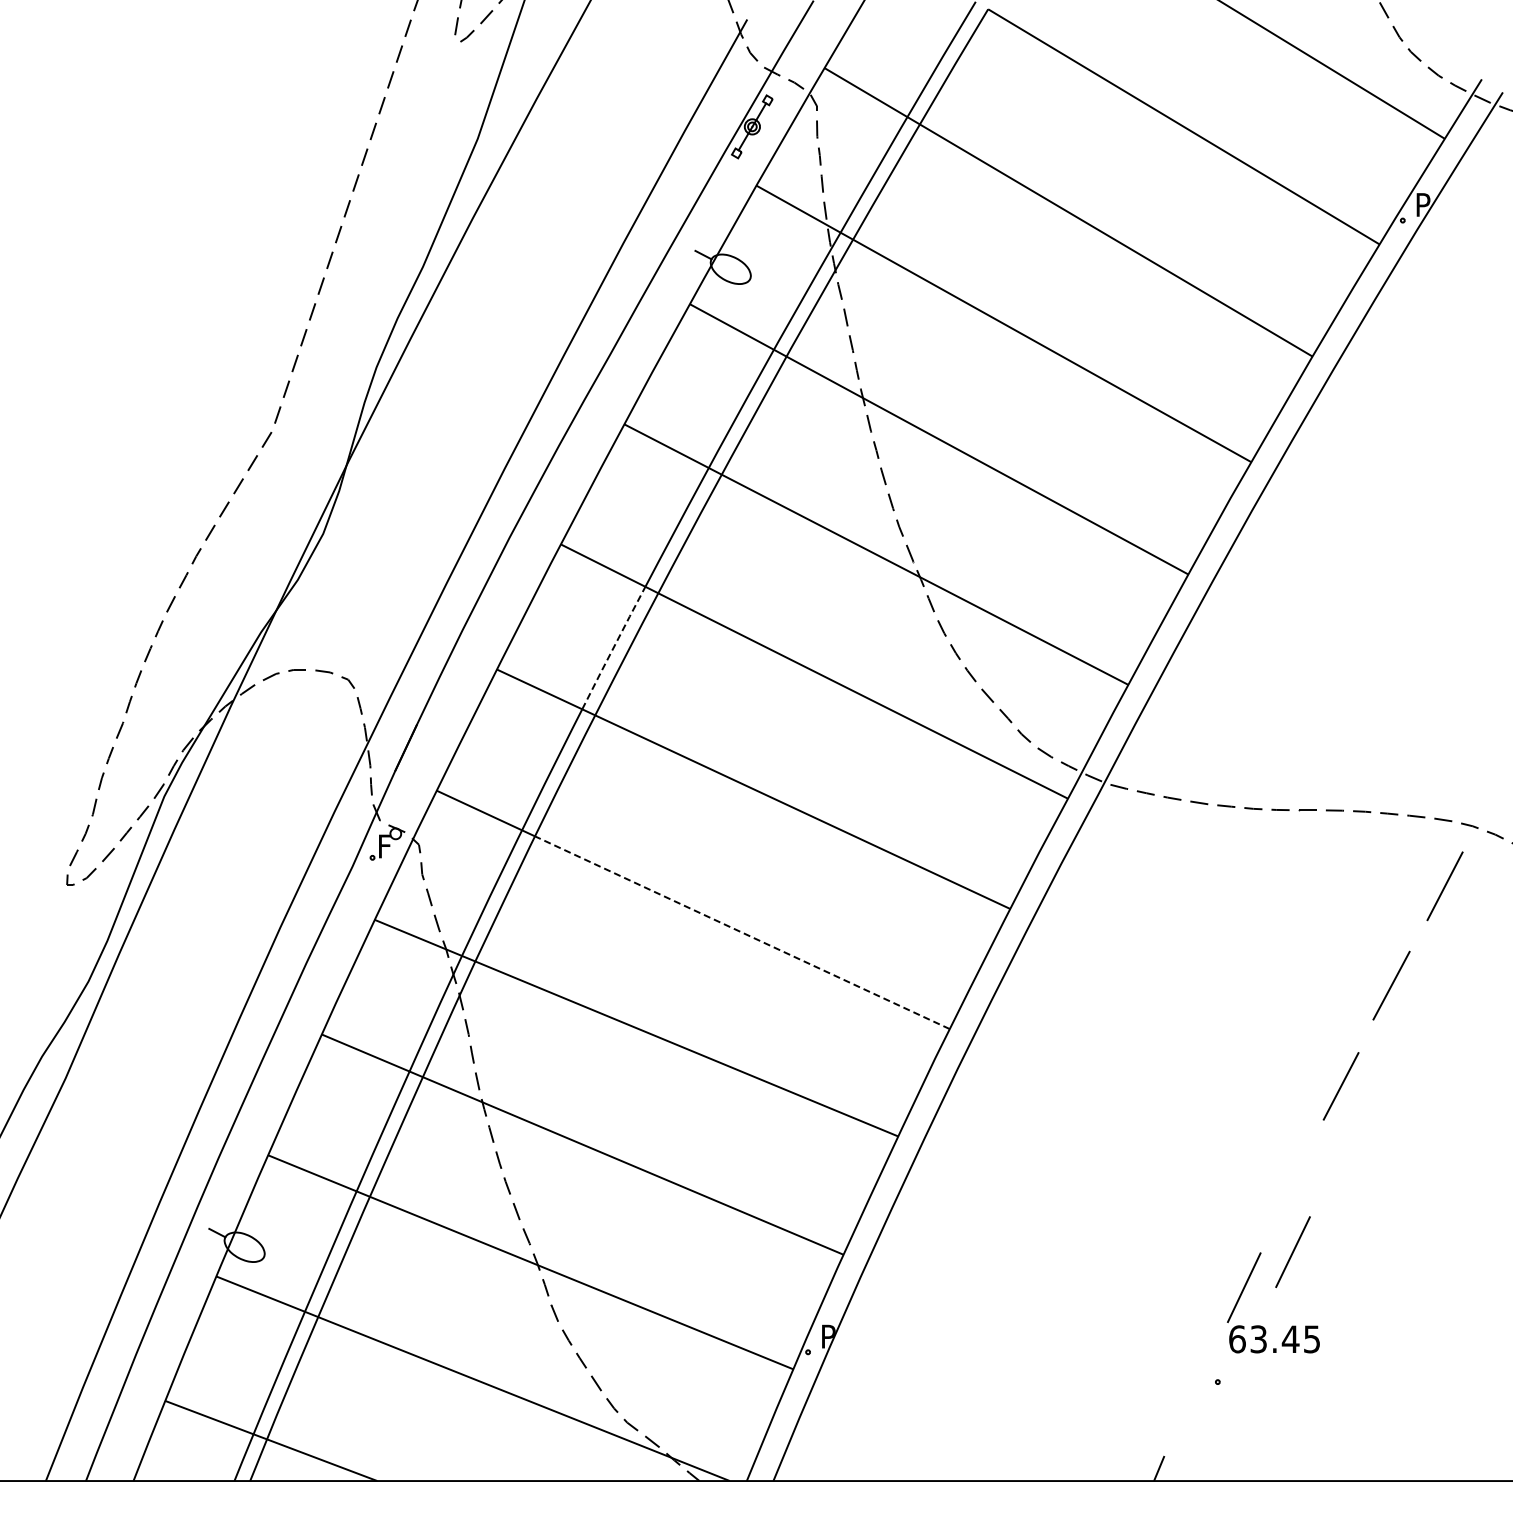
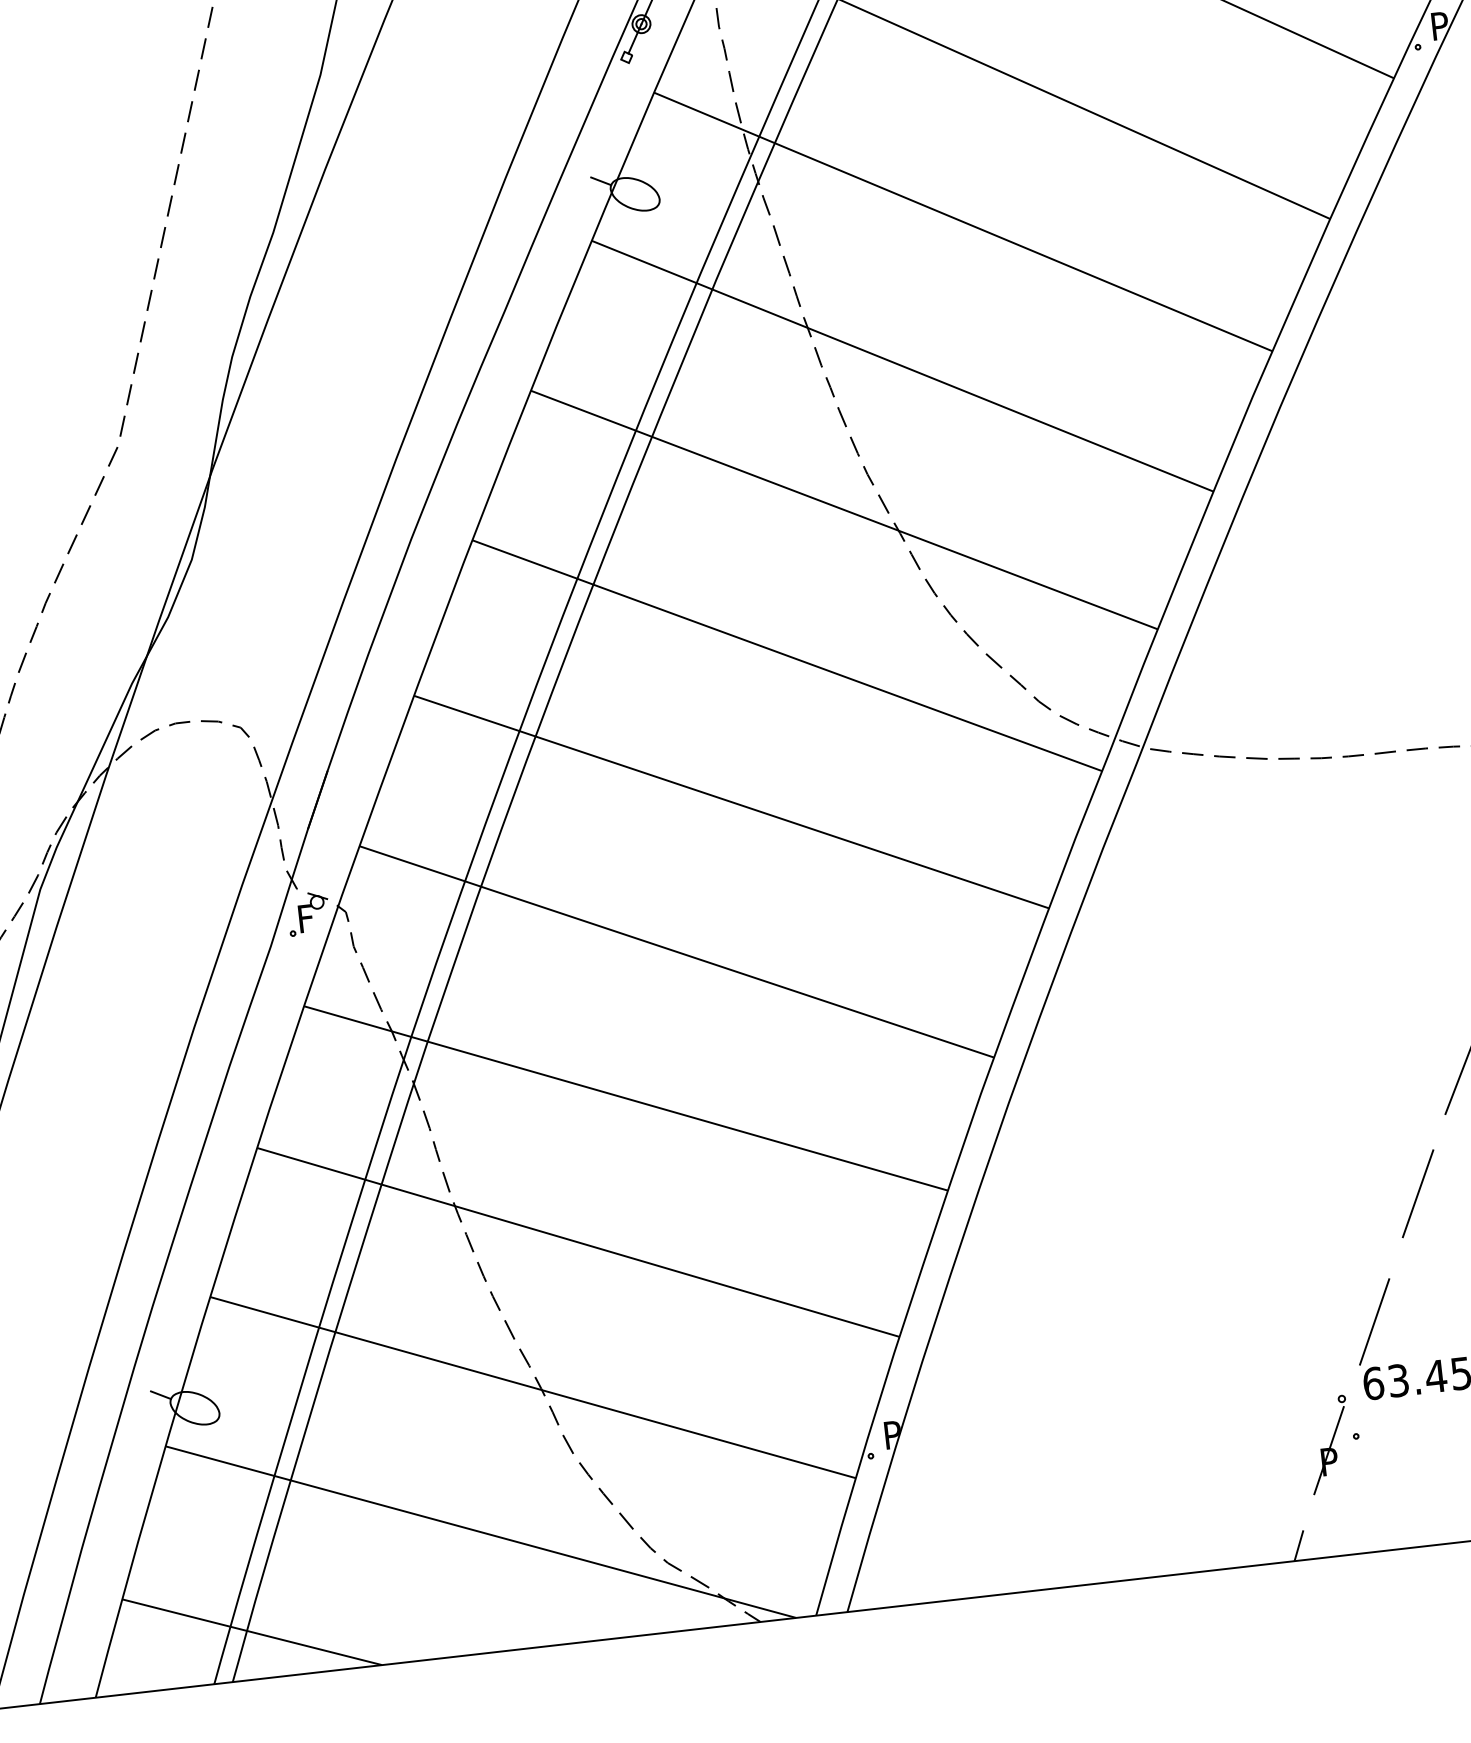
line: (613, 647) -> (547, 654), dashed -> solid
line: (742, 932) -> (737, 971), dashed -> solid
line: (1292, 1251) -> (1417, 1193), moved
part: (1194, 1386) -> (1329, 1444), added

